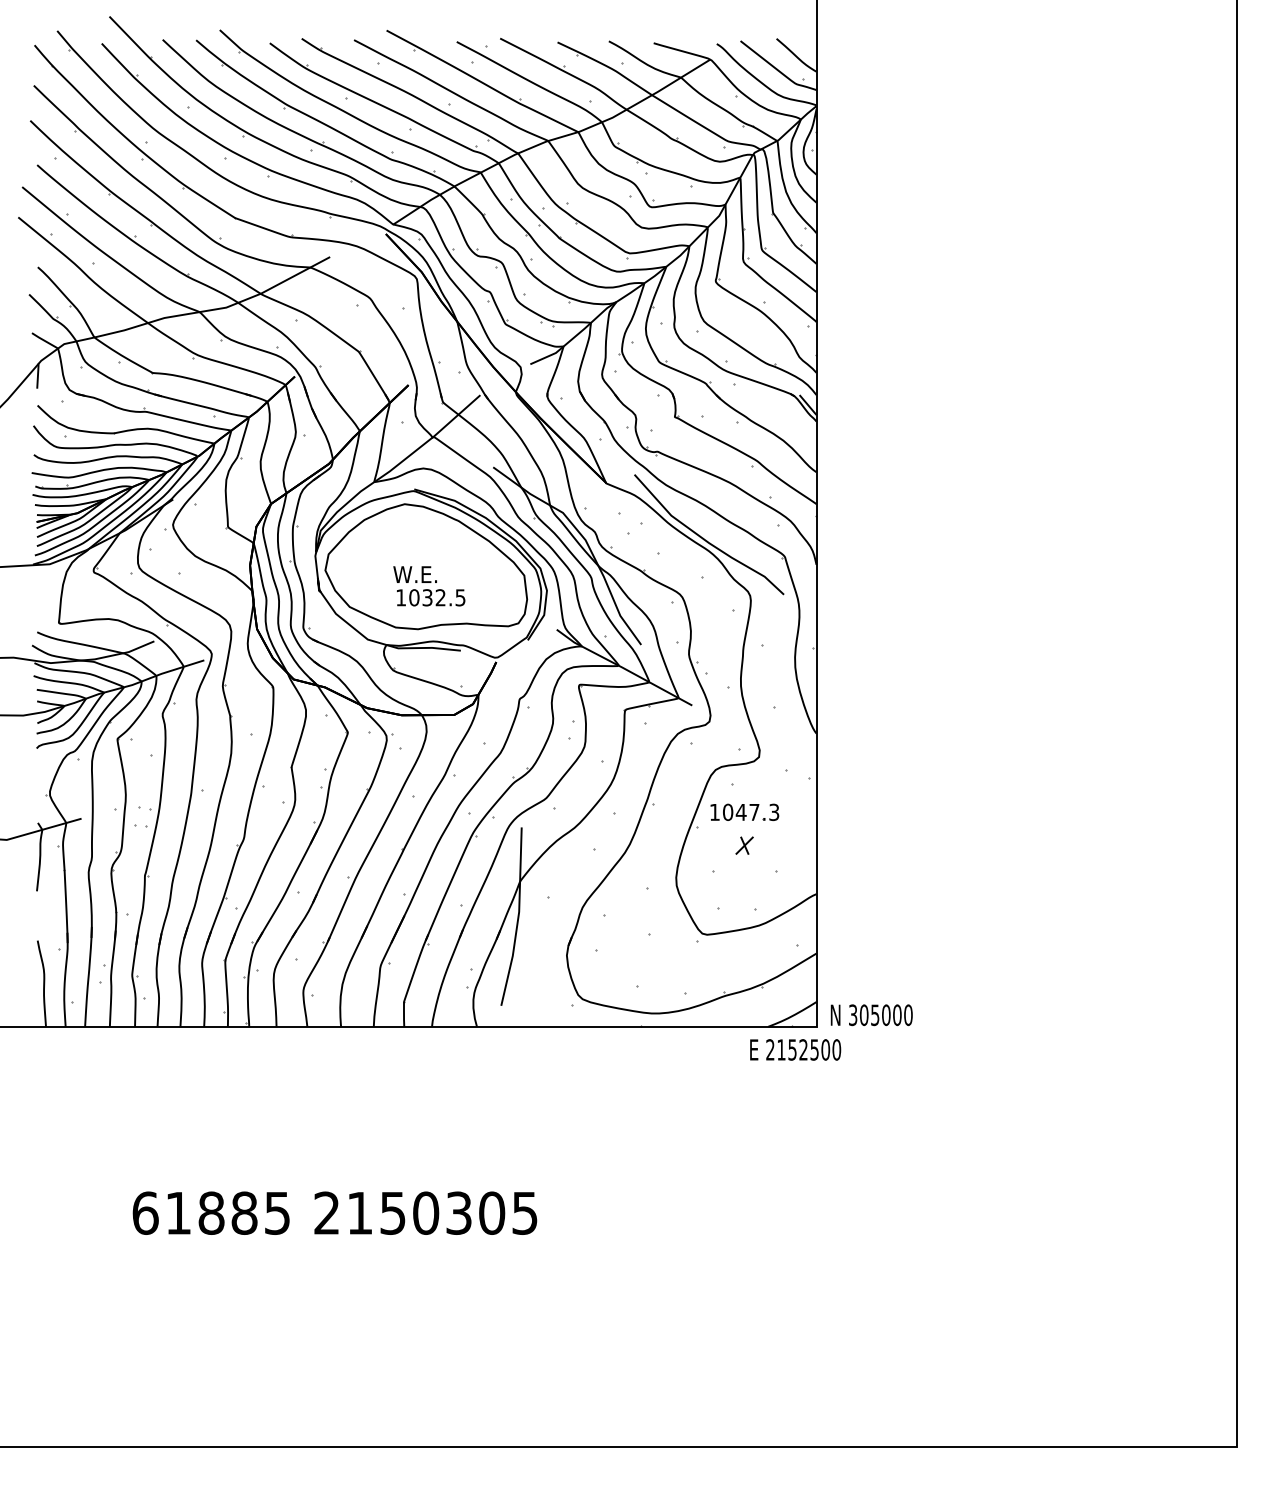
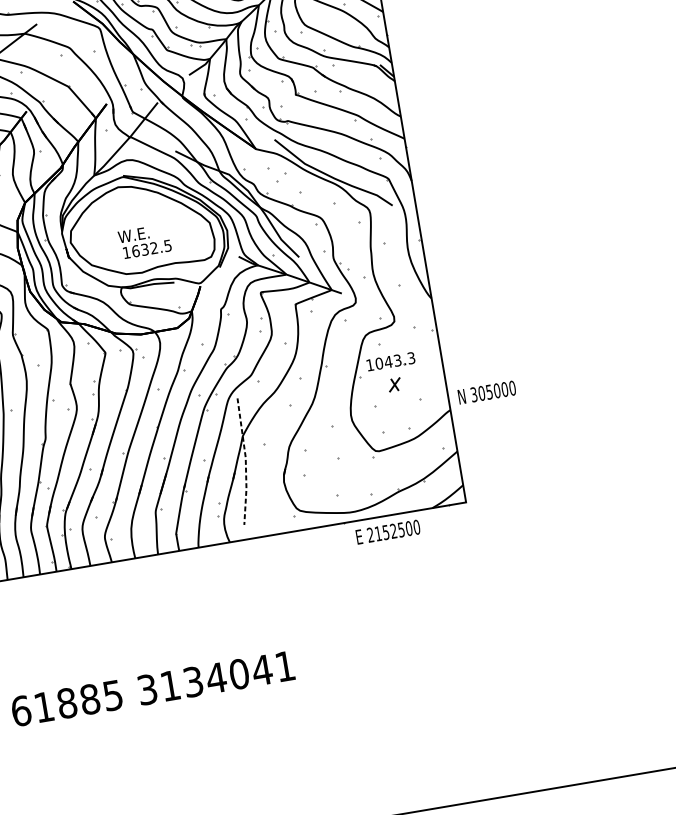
text: (414, 597) -> (135, 251), 1032.5 -> 1632.5
text: (754, 812) -> (397, 360), 1047.3 -> 1043.3
line: (518, 917) -> (245, 461), solid -> dashed
text: (871, 1015) -> (486, 392), moved
text: (795, 1049) -> (388, 531), moved
text: (425, 1212) -> (215, 677), 2150305 -> 3134041

